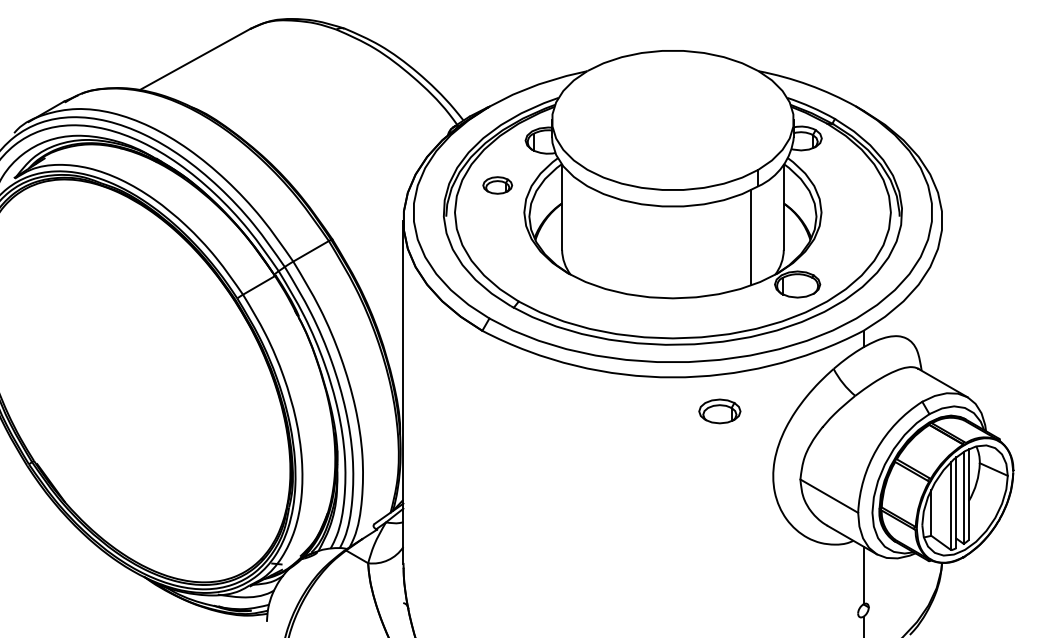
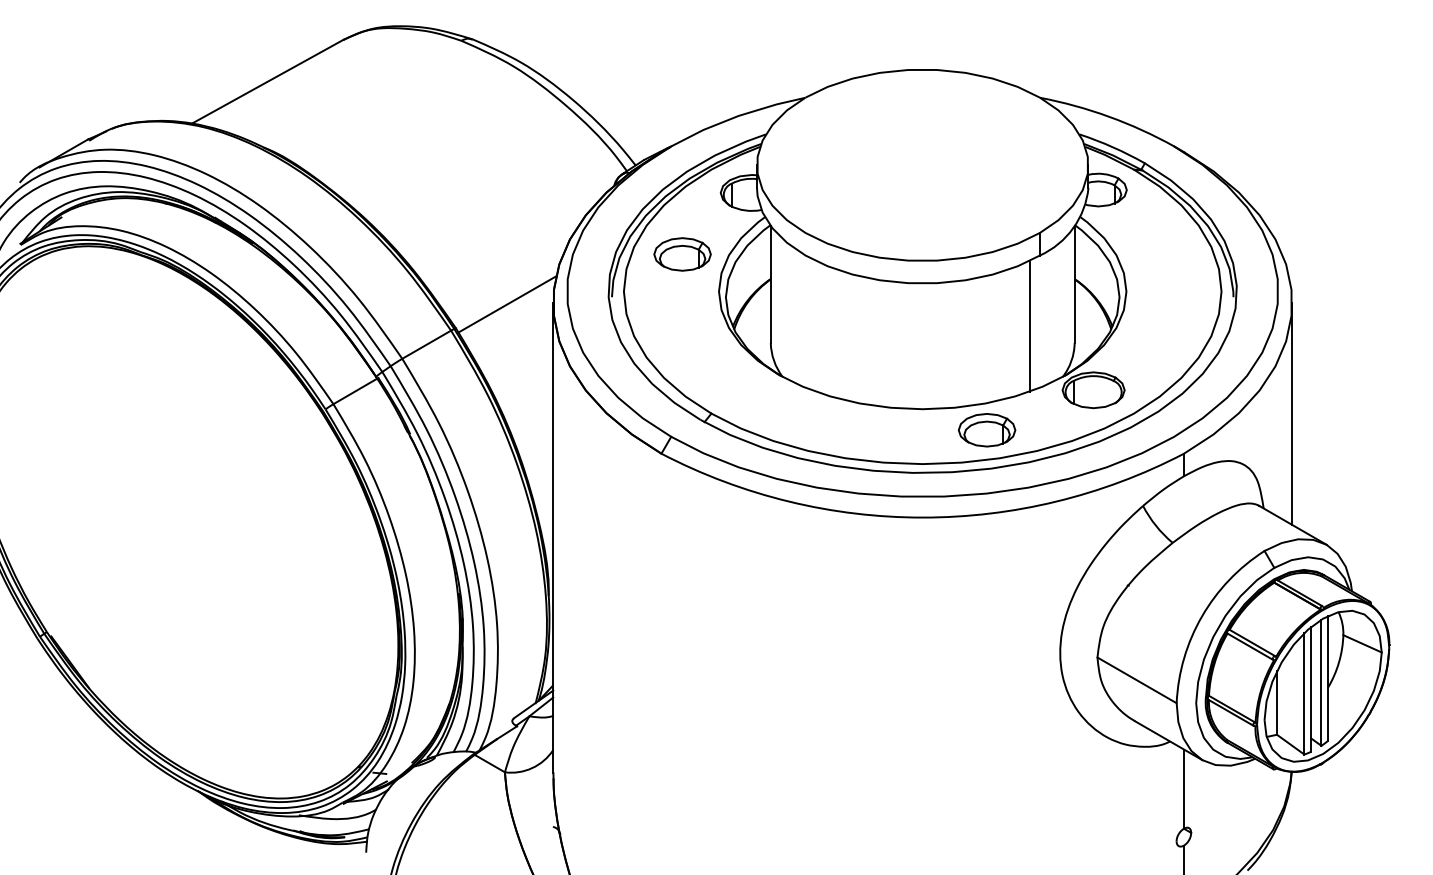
part: (497, 185) -> (682, 254), size x1.43
line: (370, 221) -> (507, 304), added
line: (942, 301) -> (1292, 413), added
part: (719, 411) -> (986, 430), moved

